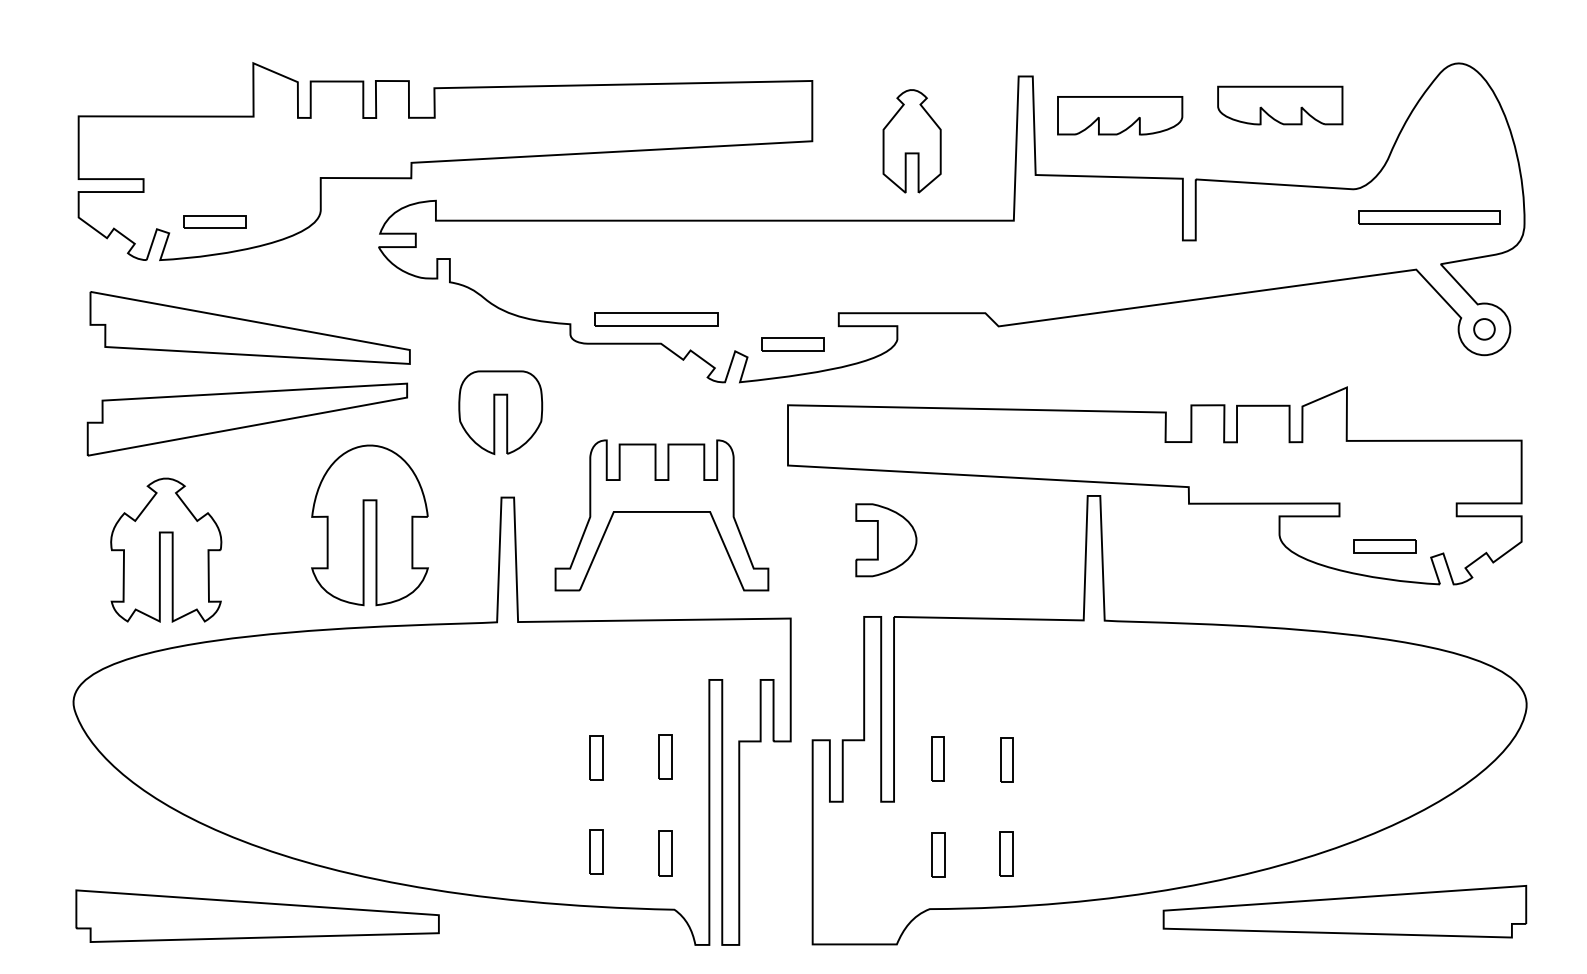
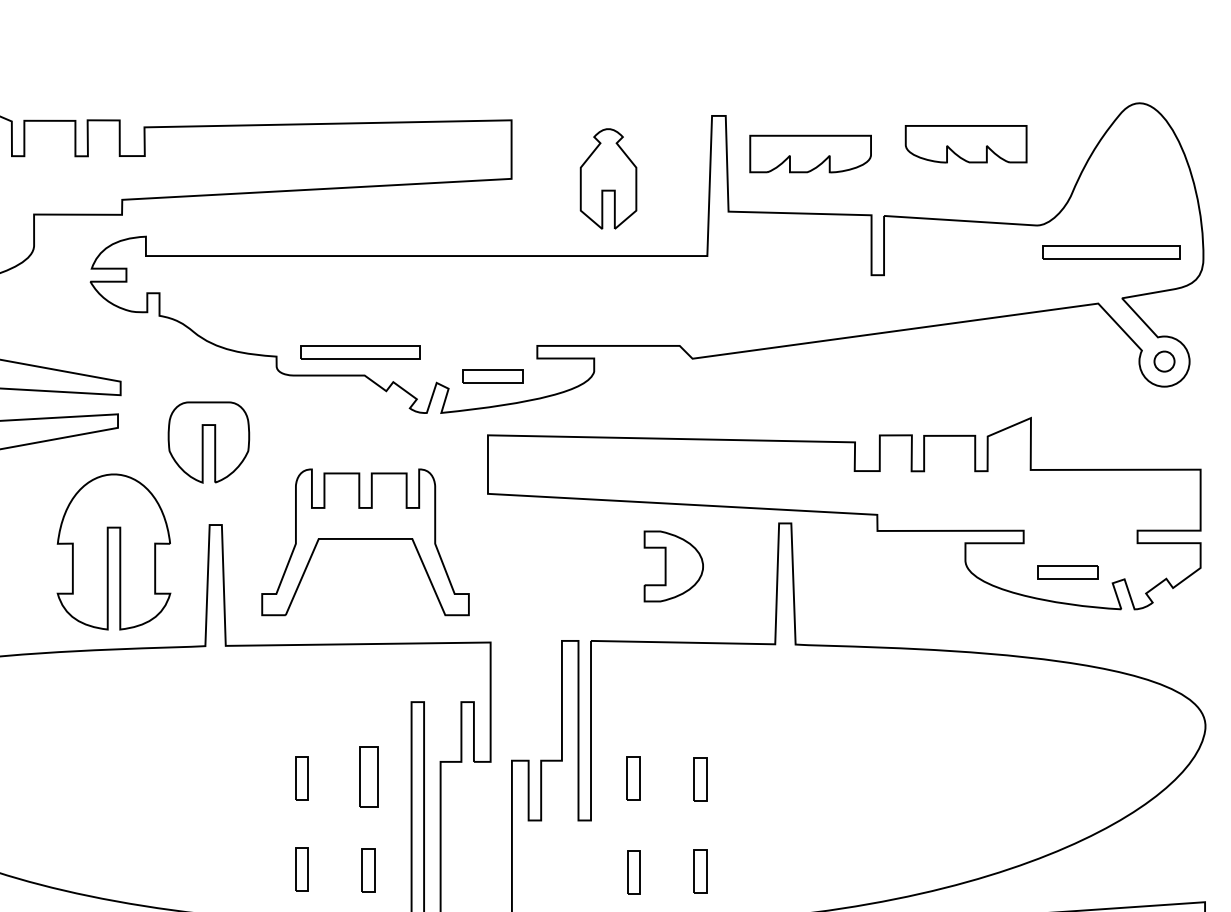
part: (369, 525) -> (113, 552), moved
part: (886, 540) -> (673, 566), moved
part: (665, 756) -> (368, 776), size x1.4

